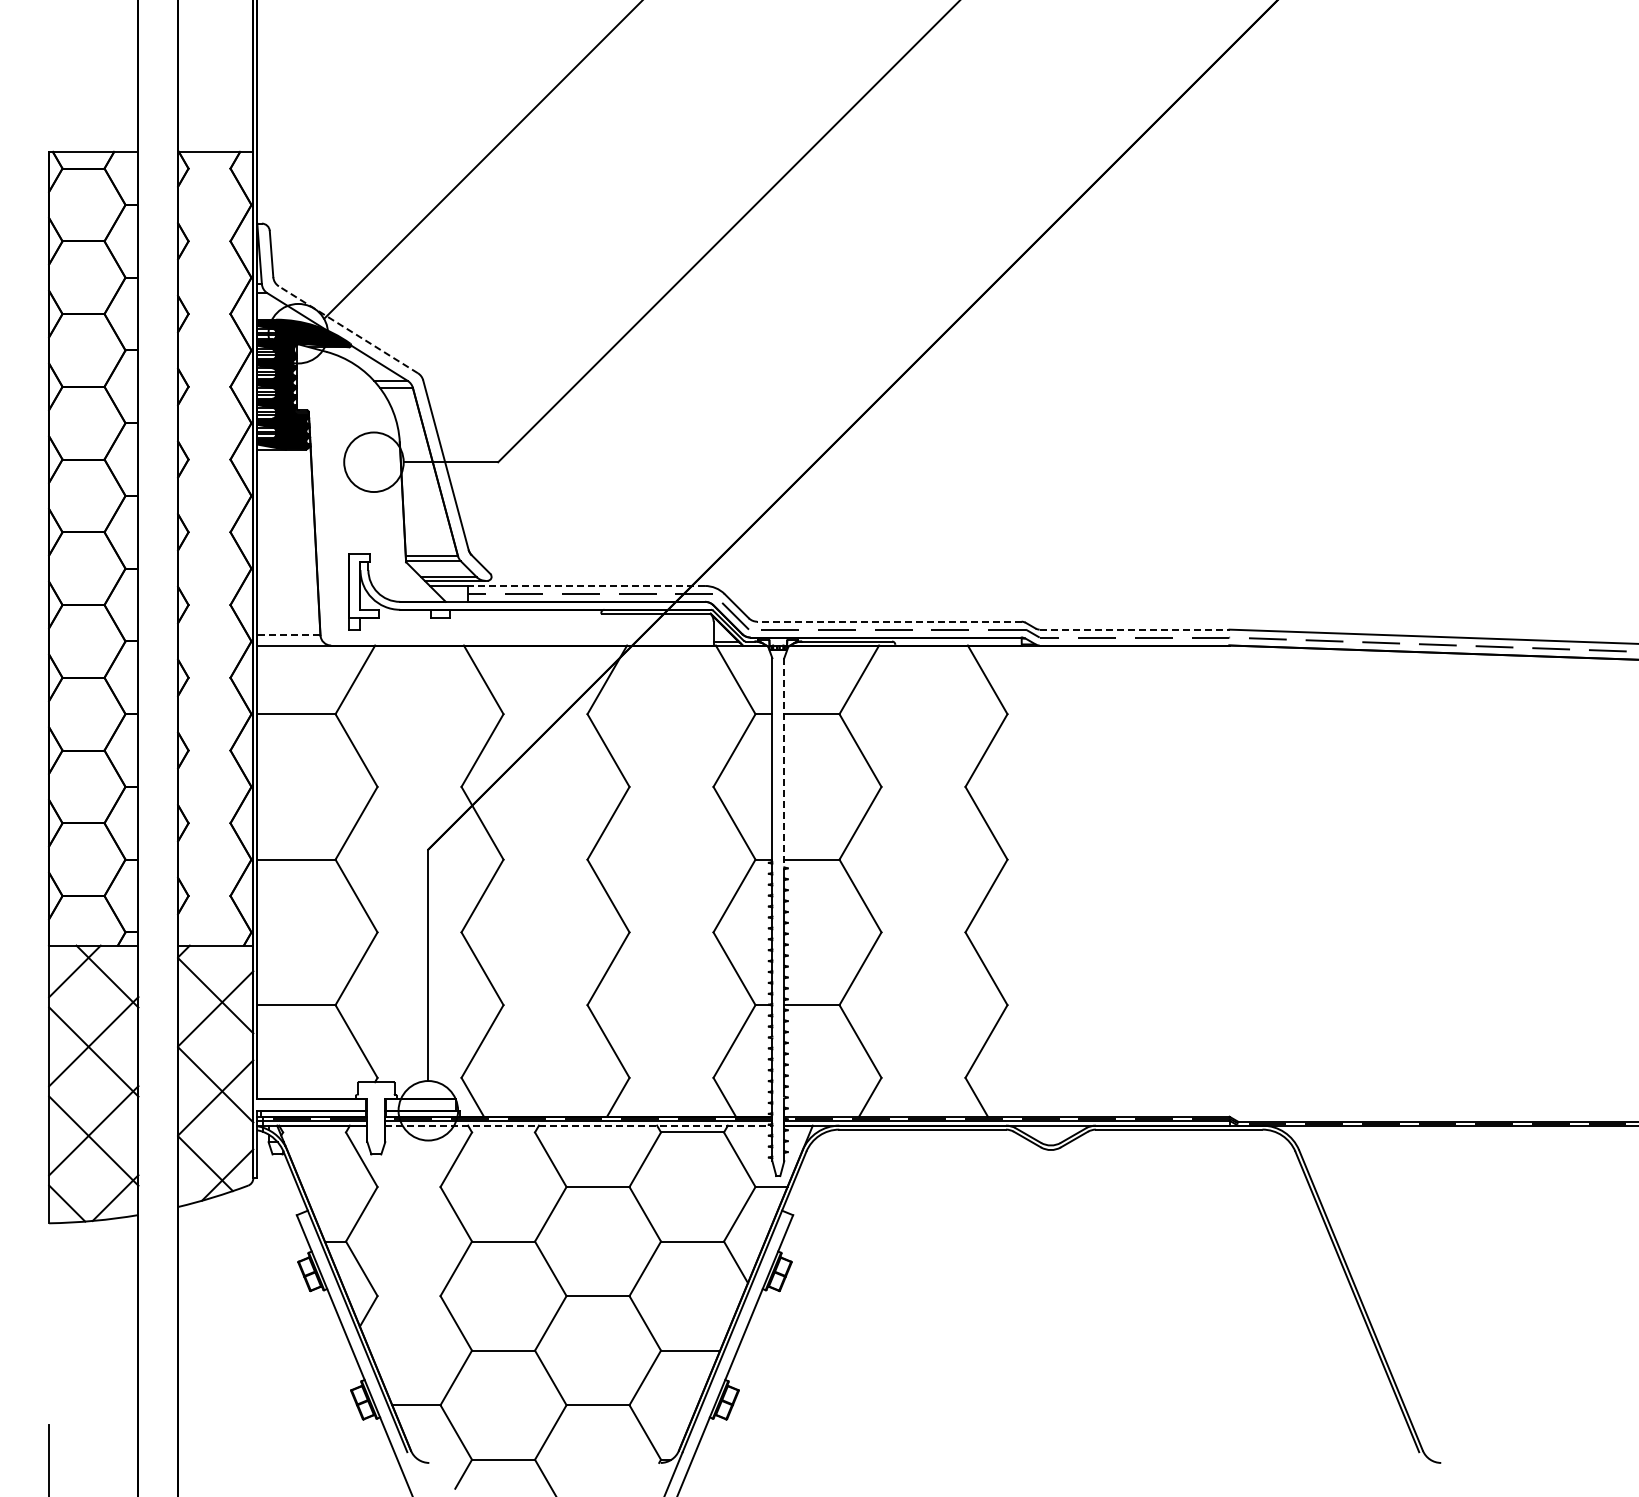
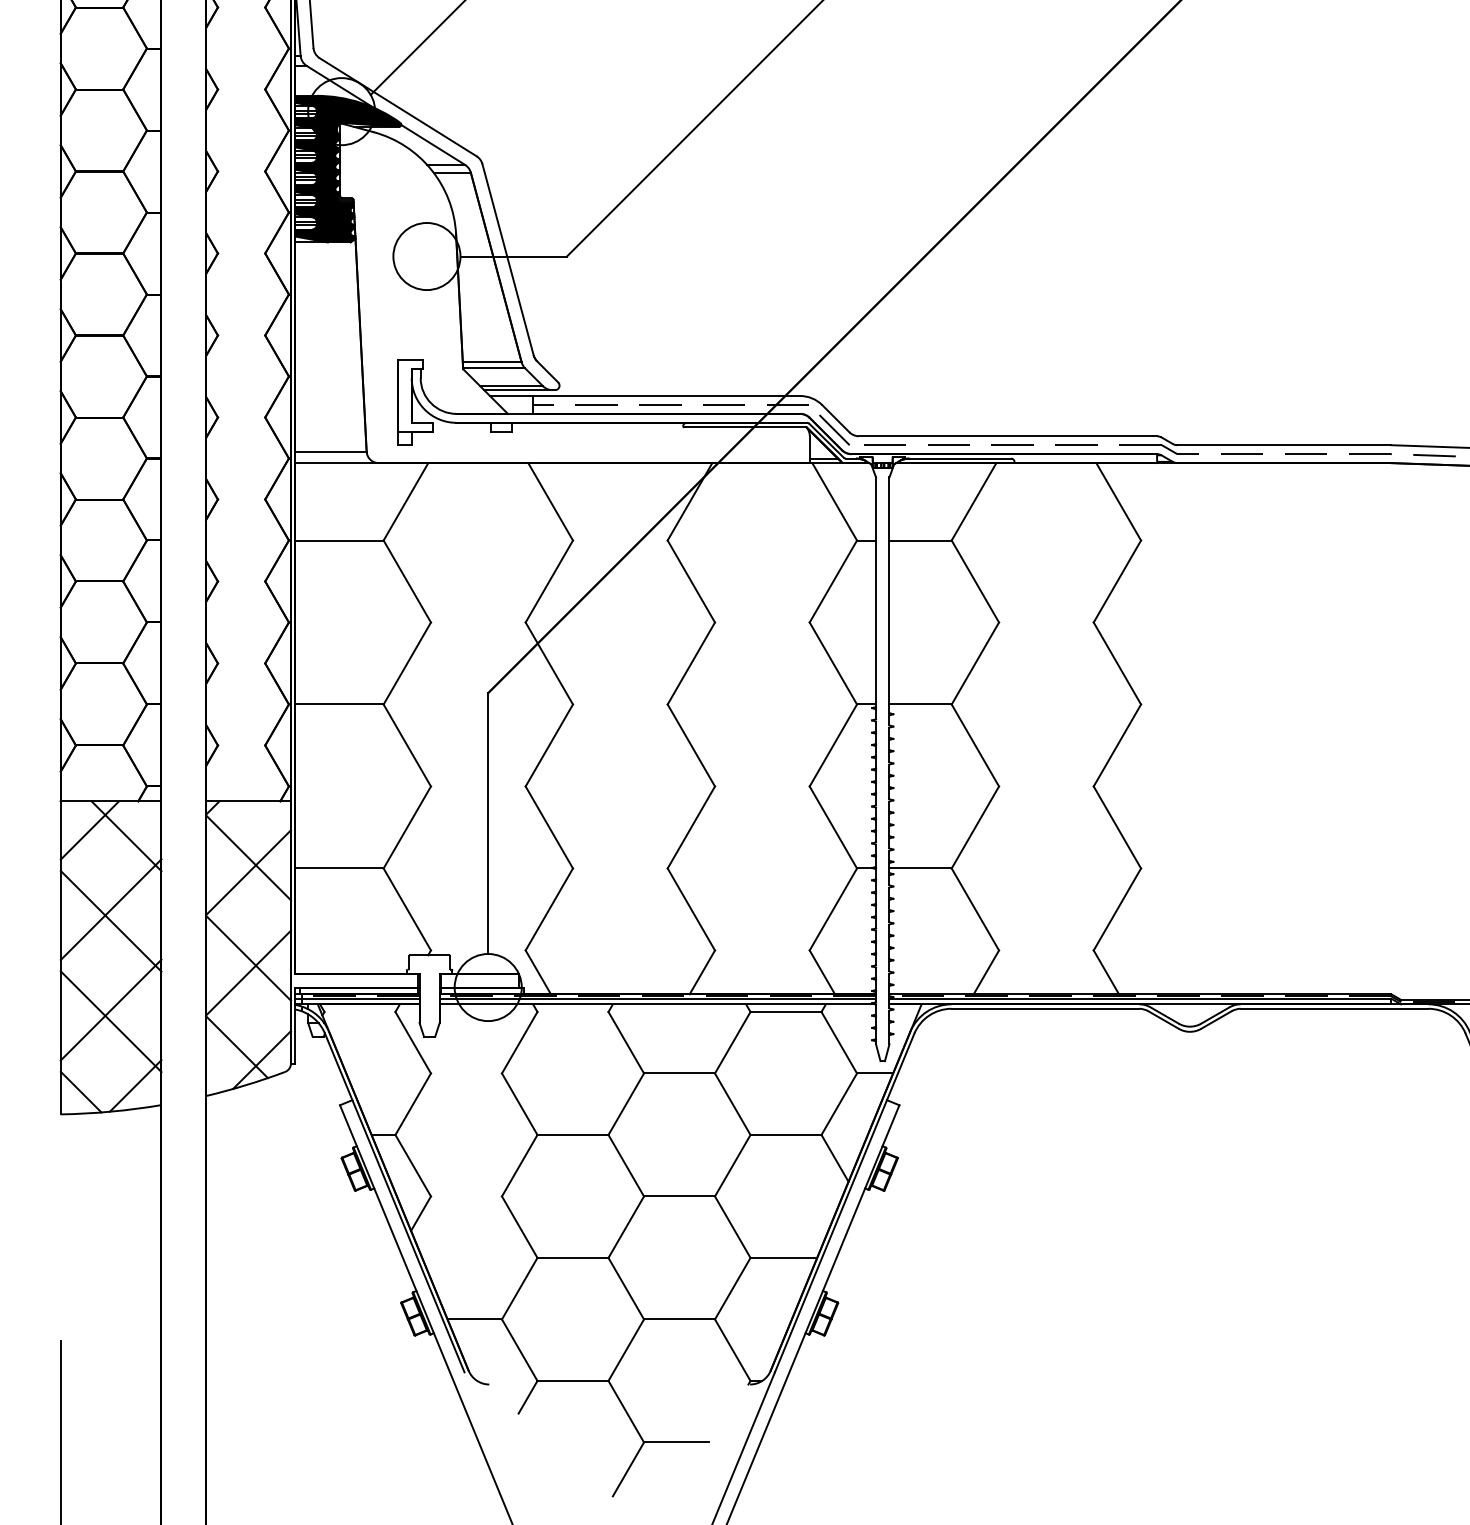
line: (348, 329) -> (398, 106), dashed -> solid
line: (586, 585) -> (666, 395), dashed -> solid
line: (888, 621) -> (1006, 436), dashed -> solid
line: (1134, 629) -> (1284, 445), dashed -> solid
line: (288, 635) -> (330, 451), dashed -> solid
line: (784, 762) -> (889, 594), dashed -> solid
line: (579, 1125) -> (658, 1004), dashed -> solid

